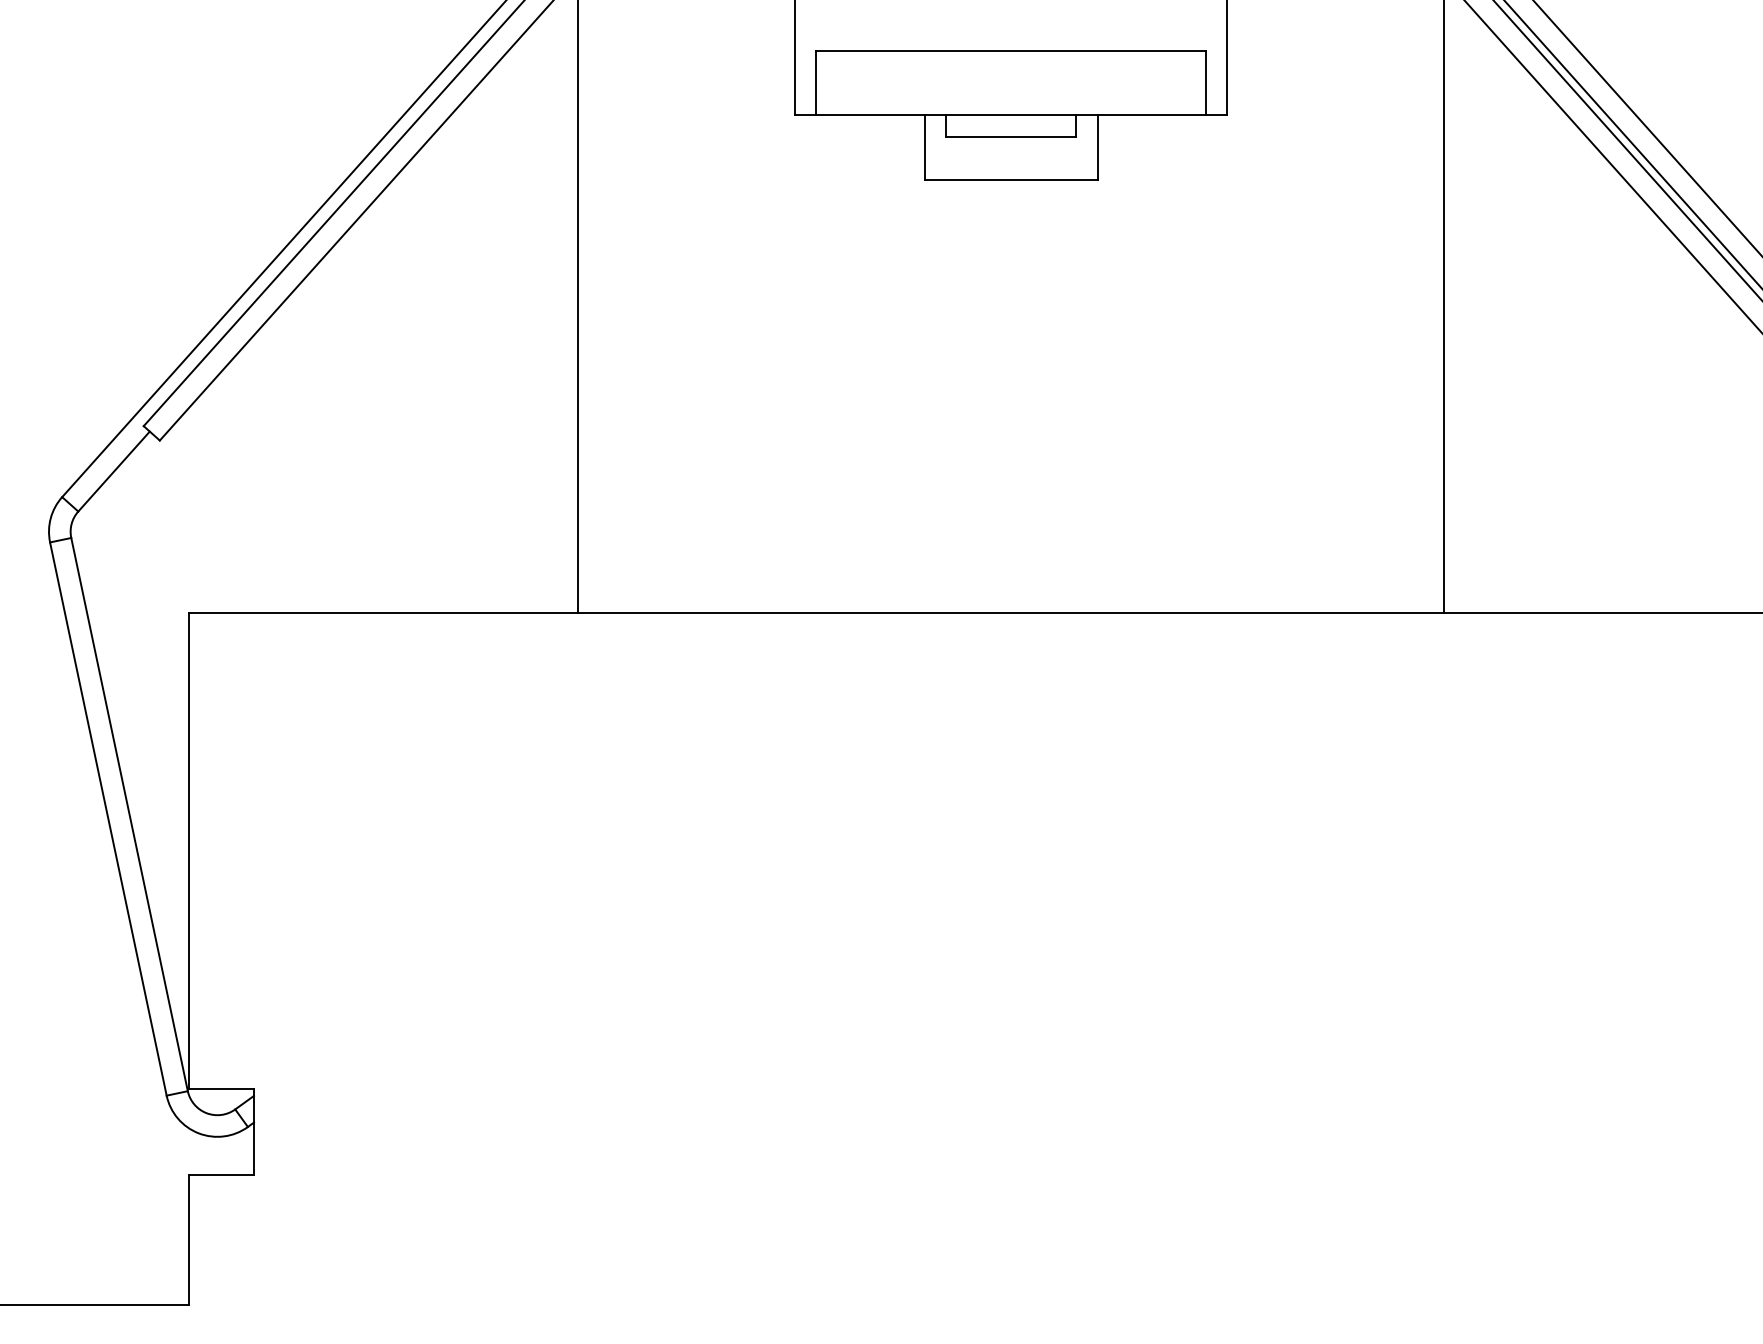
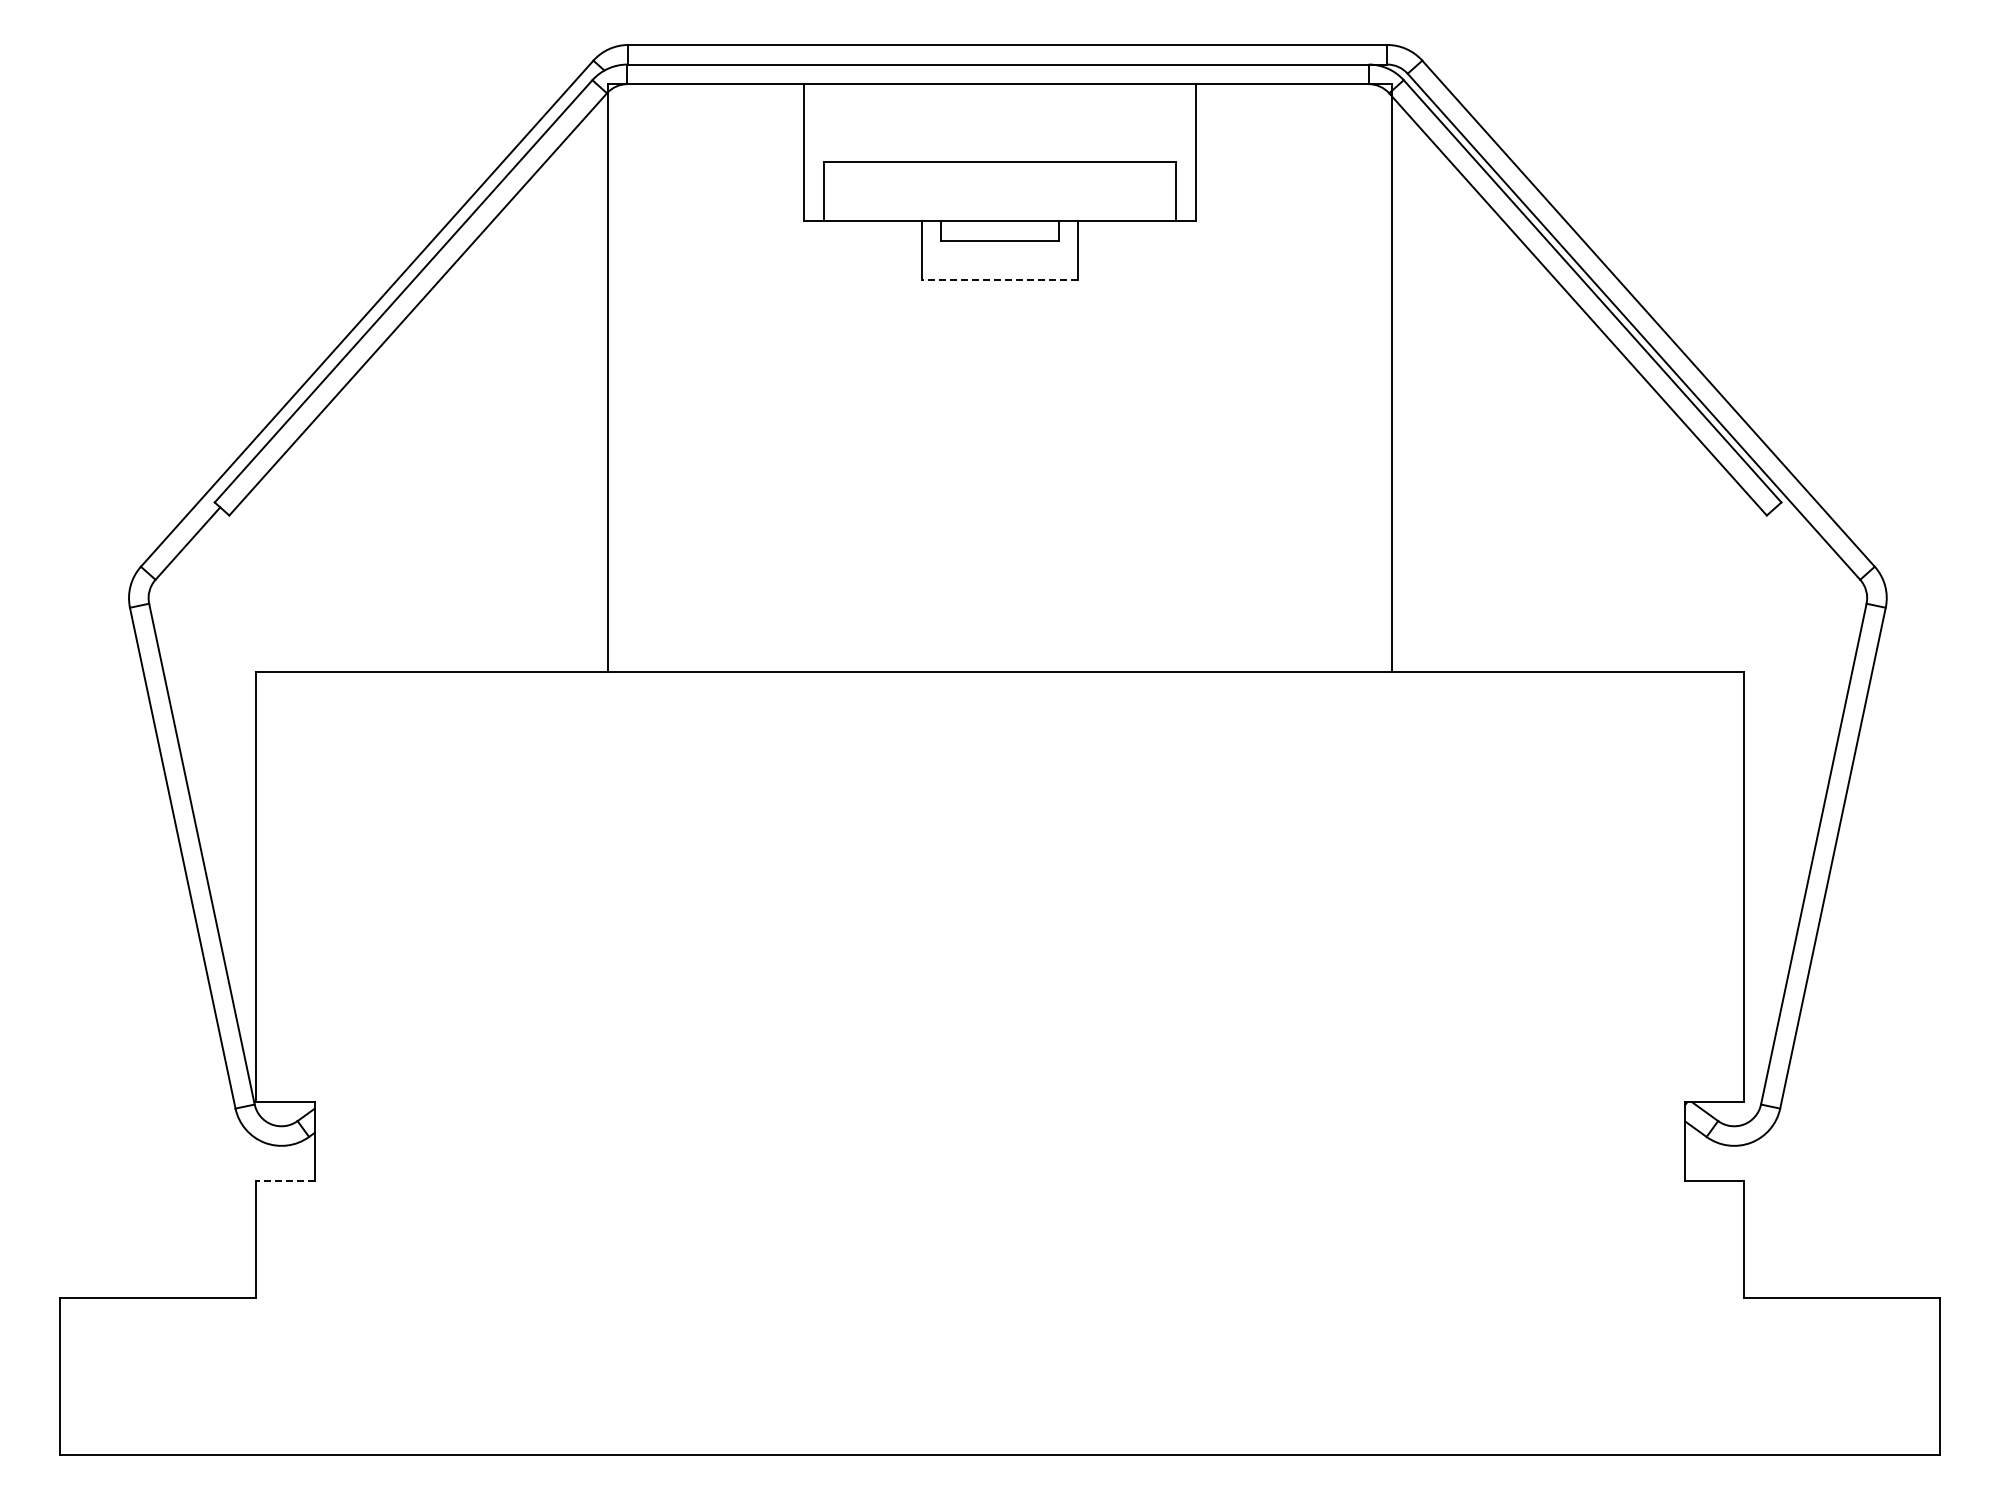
line: (1010, 179) -> (999, 279), solid -> dashed
line: (220, 1175) -> (284, 1180), solid -> dashed

